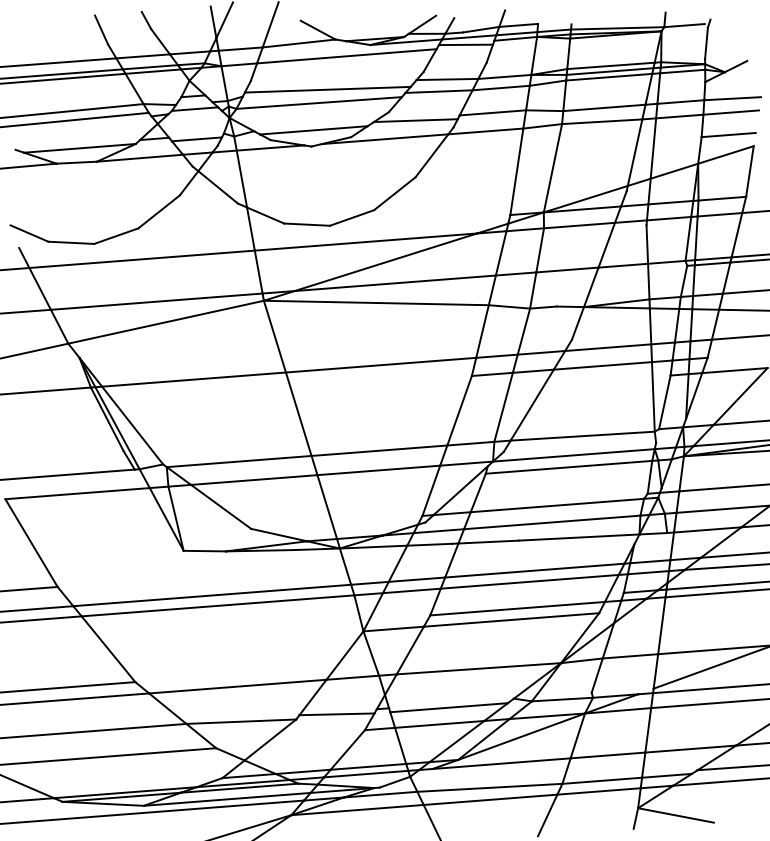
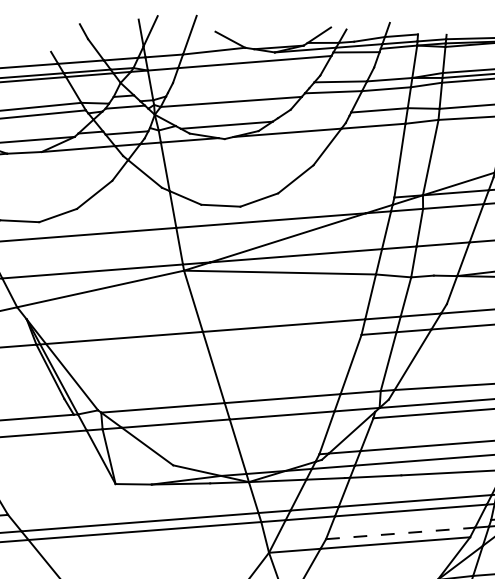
line: (101, 29) -> (45, 39), removed
line: (327, 89) -> (238, 90), removed
line: (415, 120) -> (313, 116), removed
line: (517, 608) -> (400, 533), solid -> dashed

